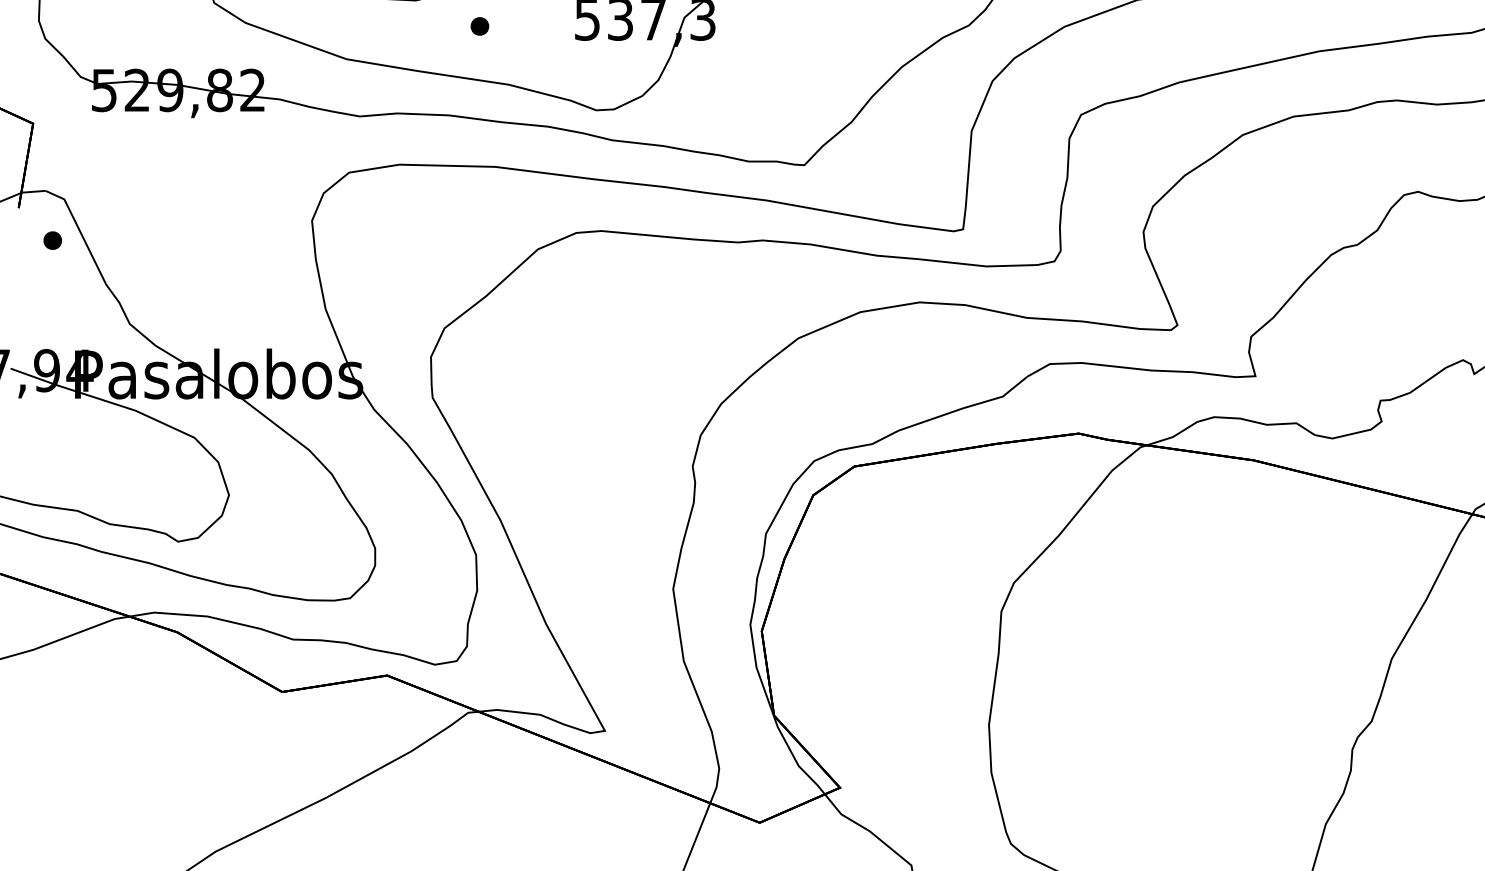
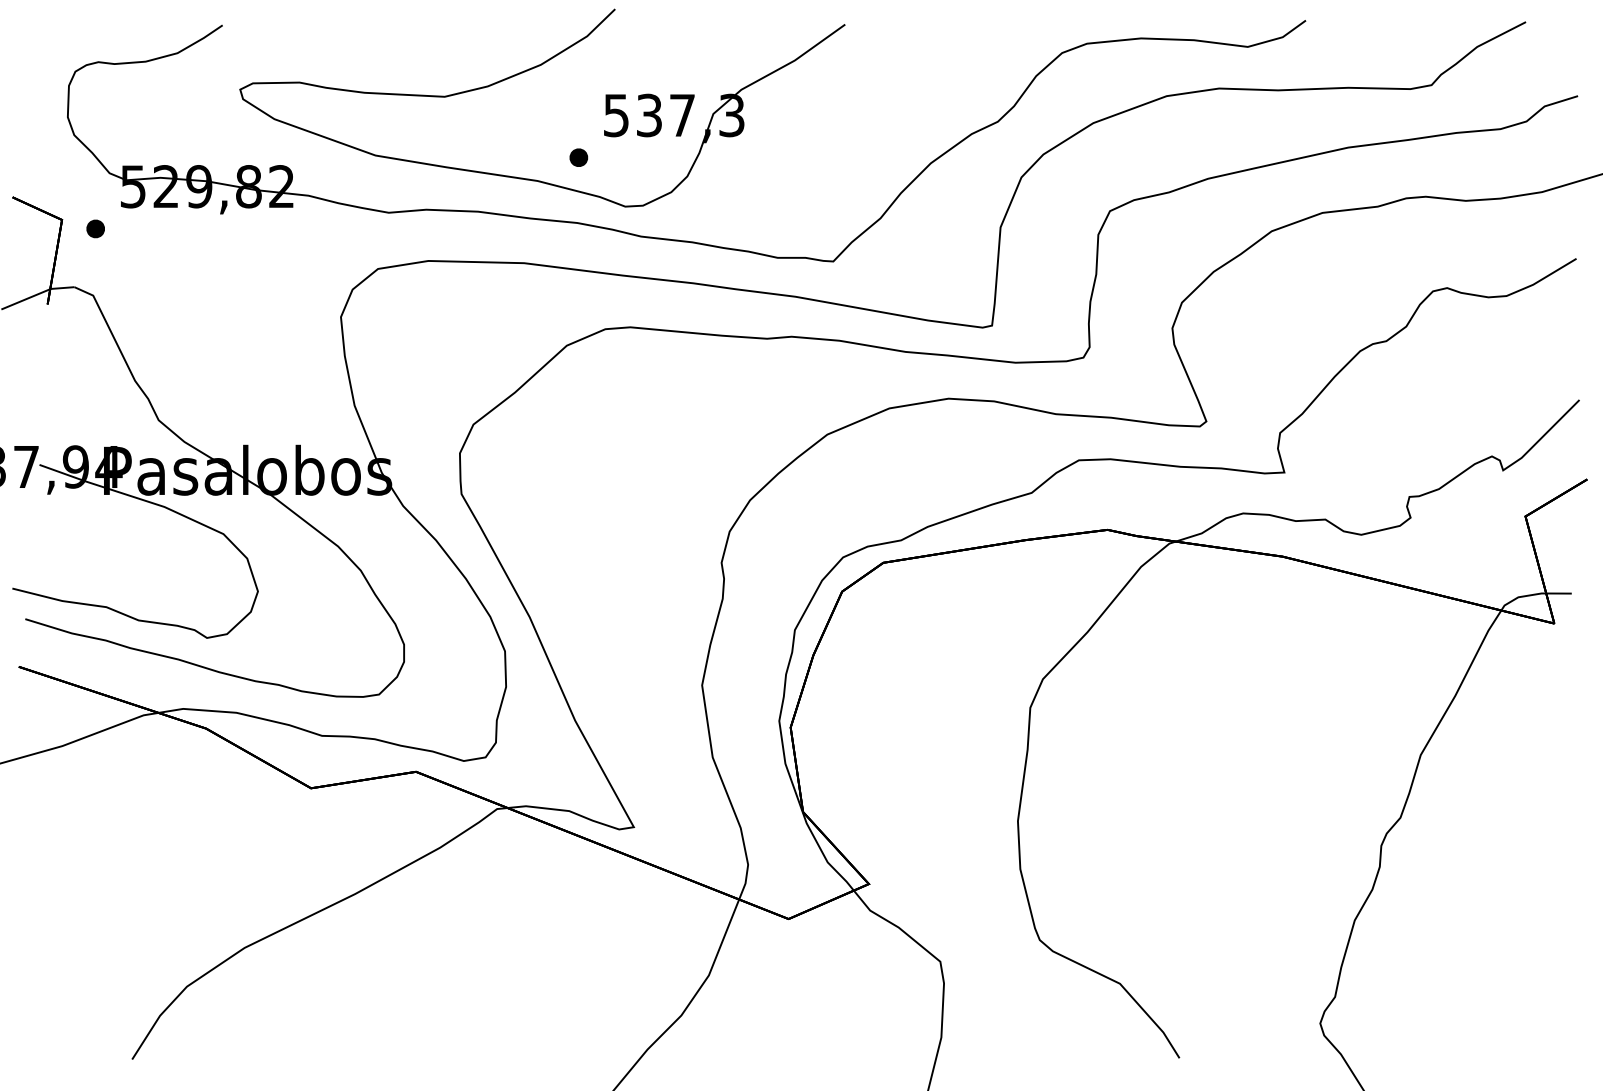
part: (479, 26) -> (578, 157), moved
part: (52, 240) -> (95, 228), moved

